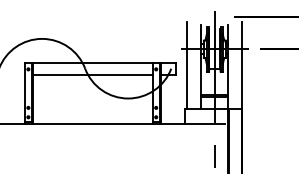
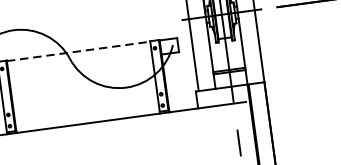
line: (93, 63) -> (79, 51), solid -> dashed
line: (93, 75) -> (81, 65), removed

